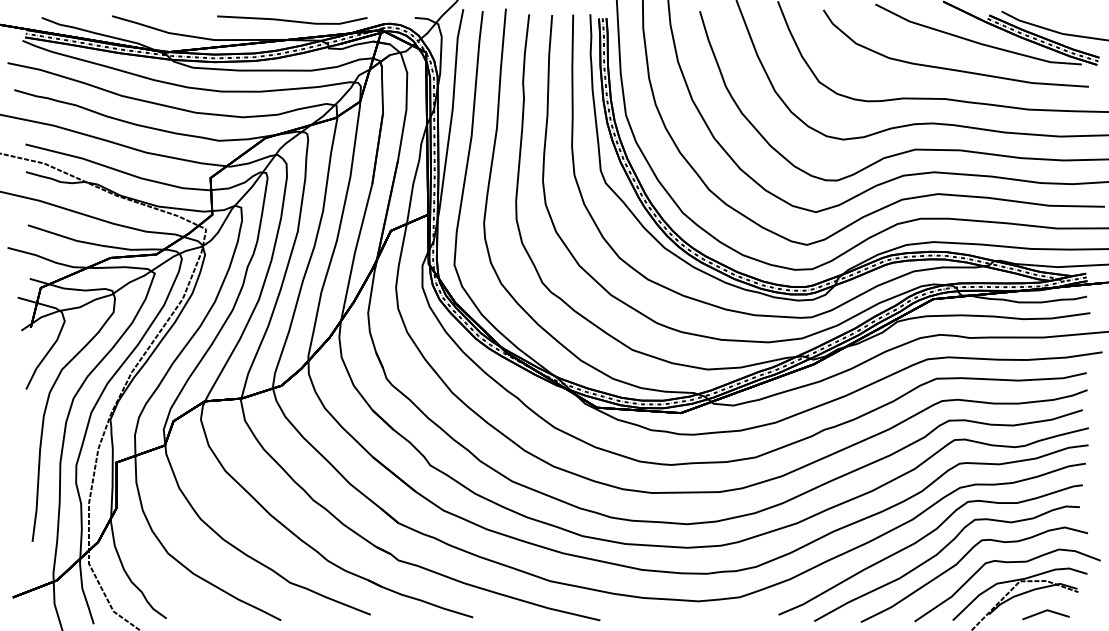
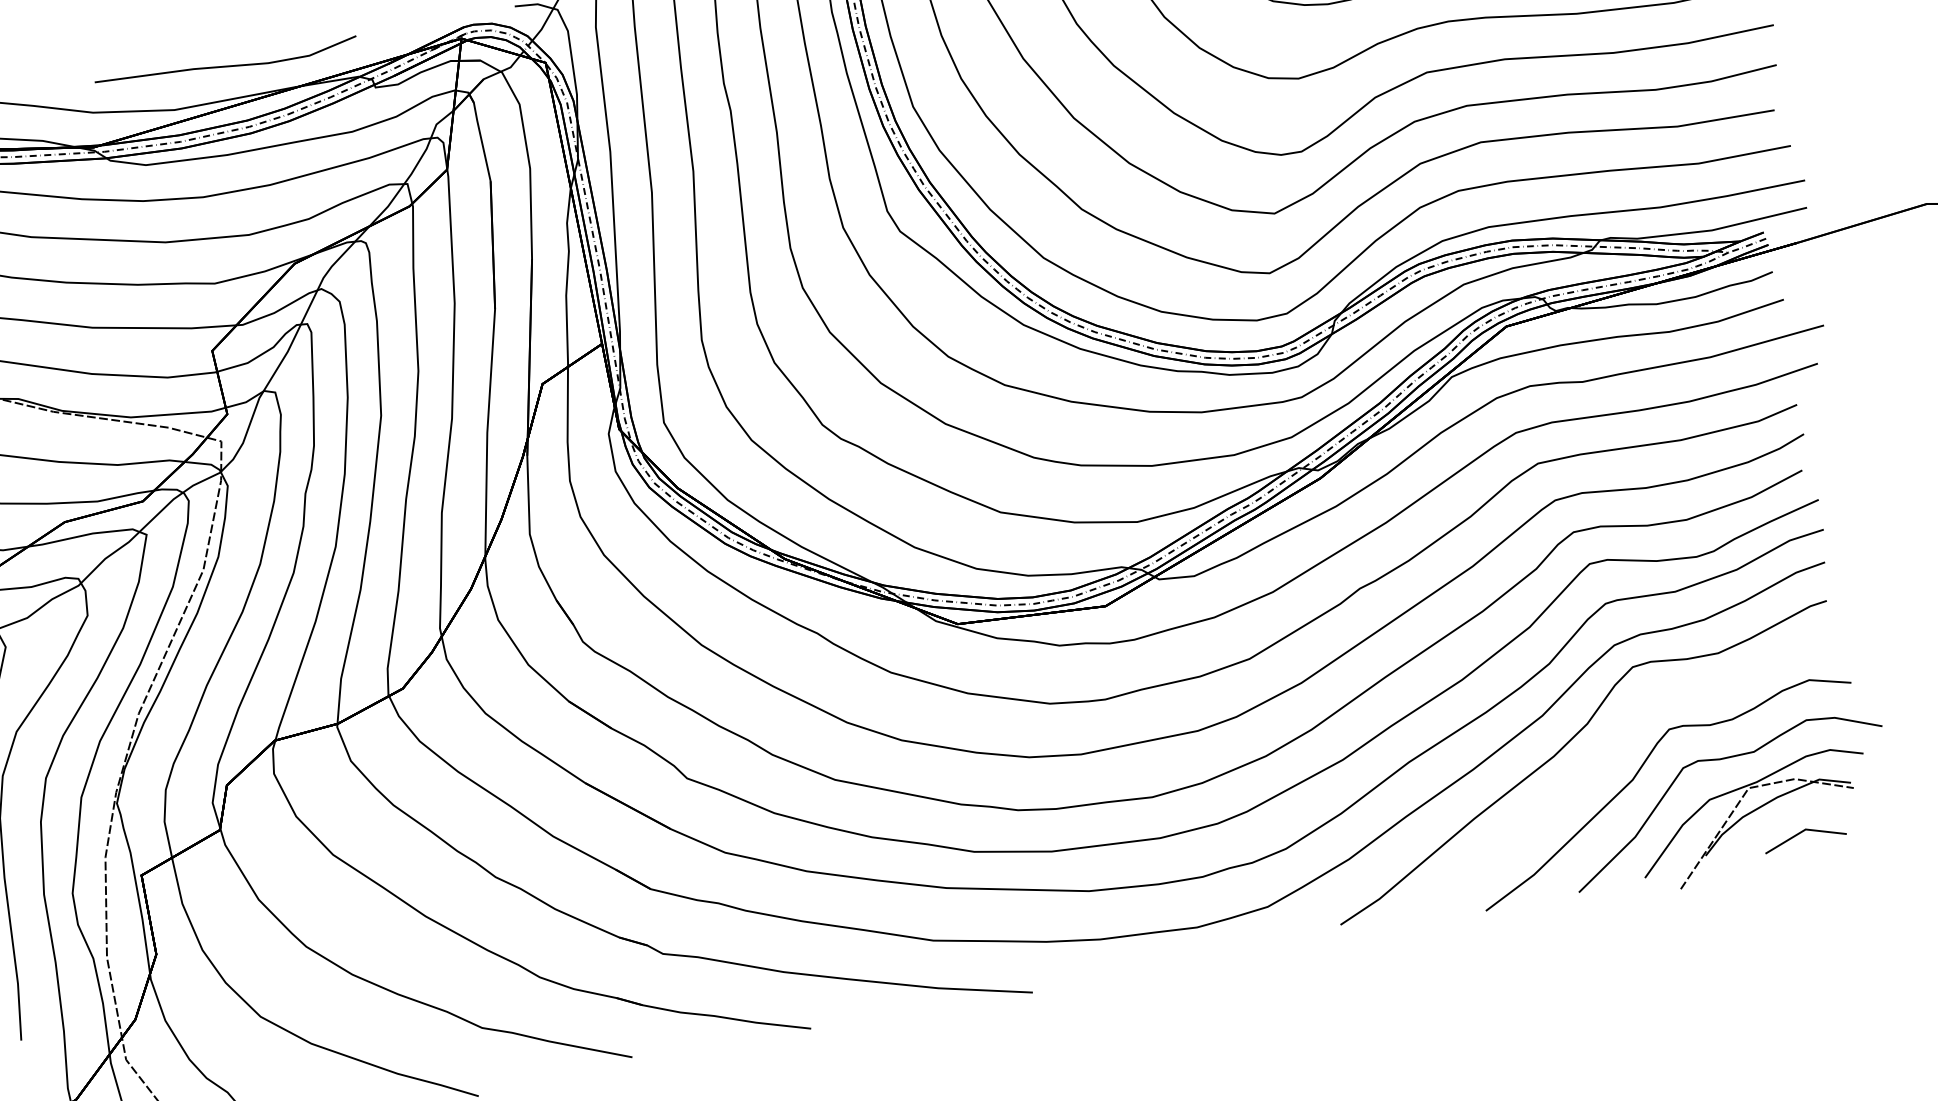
line: (292, 20) -> (226, 65), moved
curve: (938, 554) -> (1598, 768), removed

